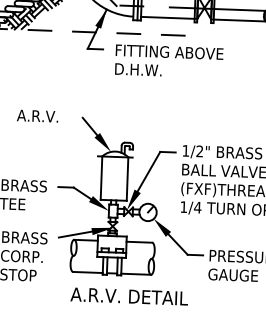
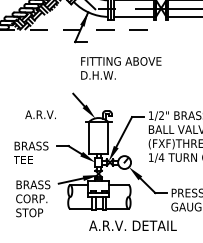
text: (169, 61) -> (121, 68), moved
text: (37, 115) -> (40, 114), moved
text: (128, 296) -> (132, 225), moved

